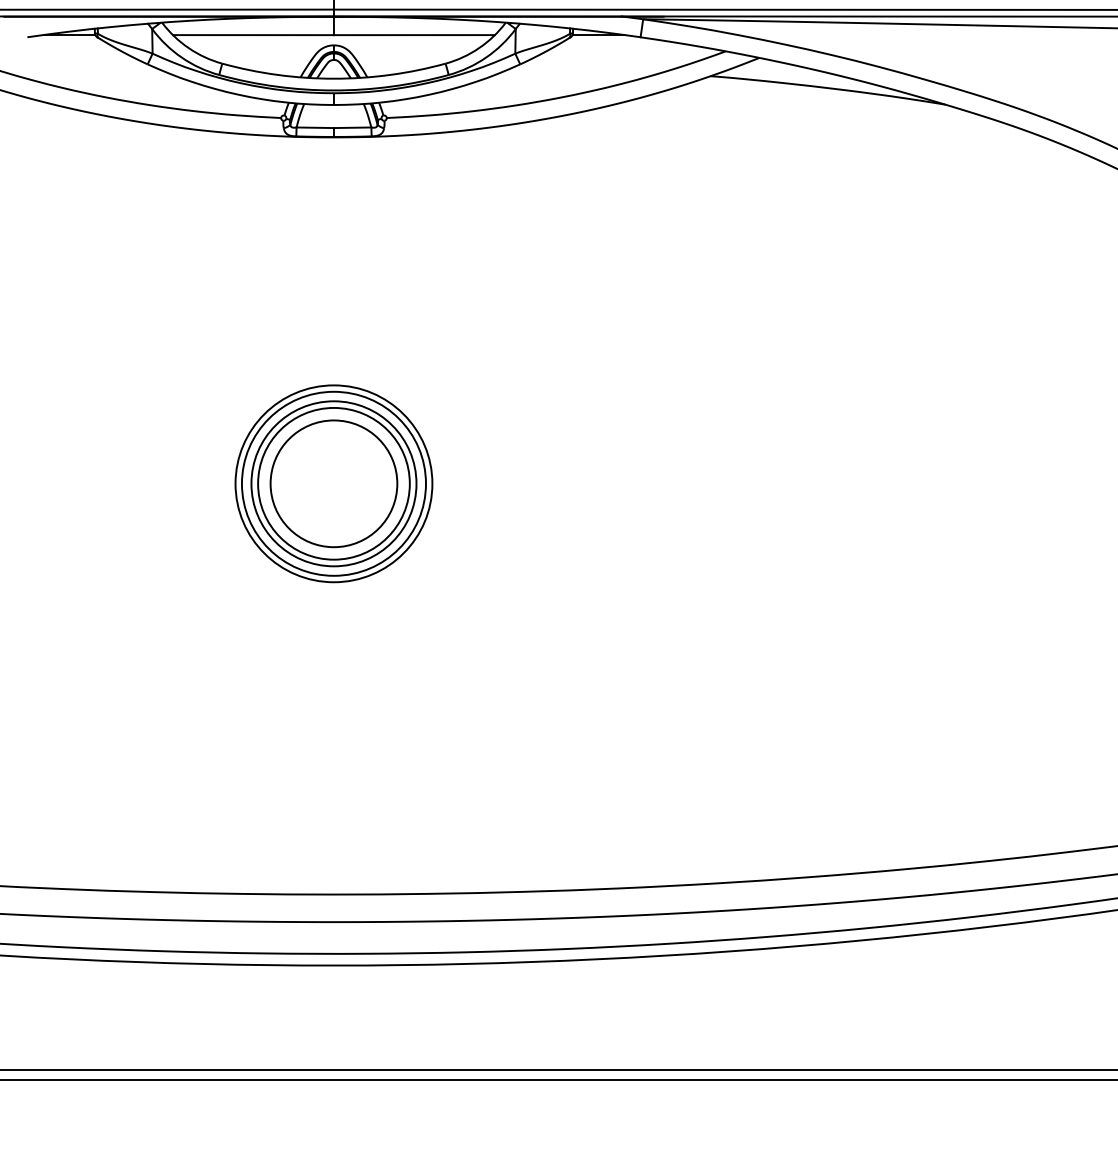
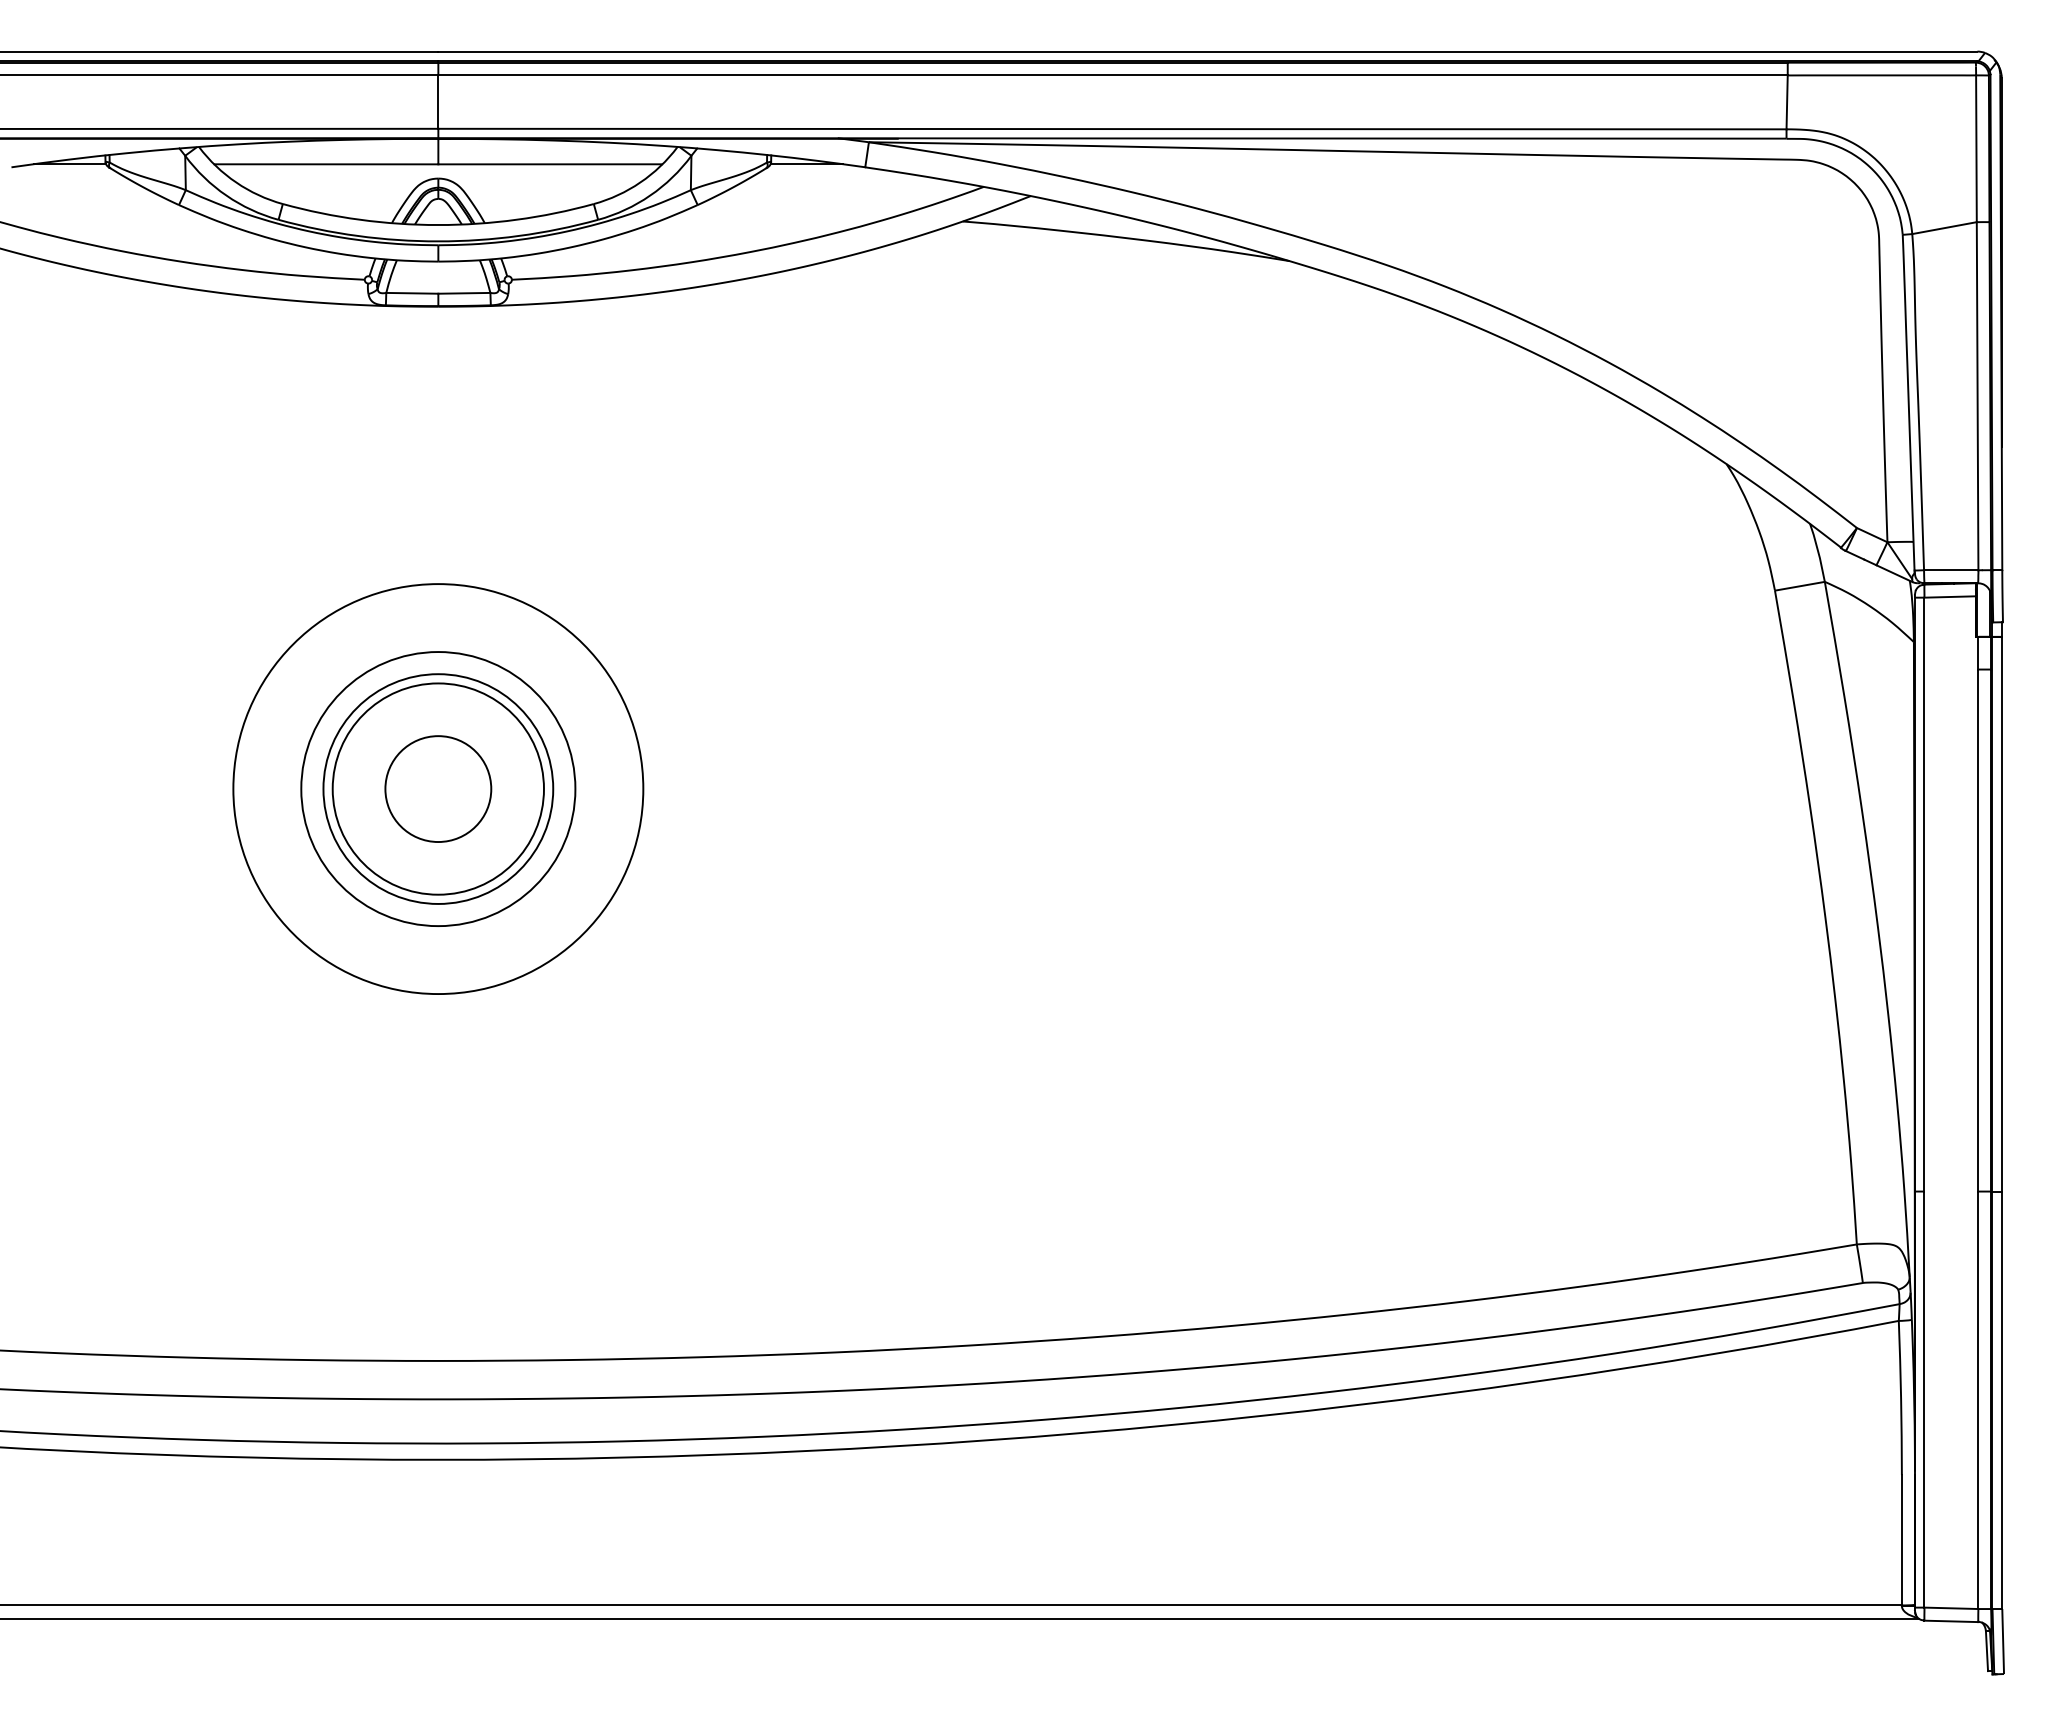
circle: (334, 483) -> (438, 788), size x0.6
circle: (334, 483) -> (438, 788), size x1.6

